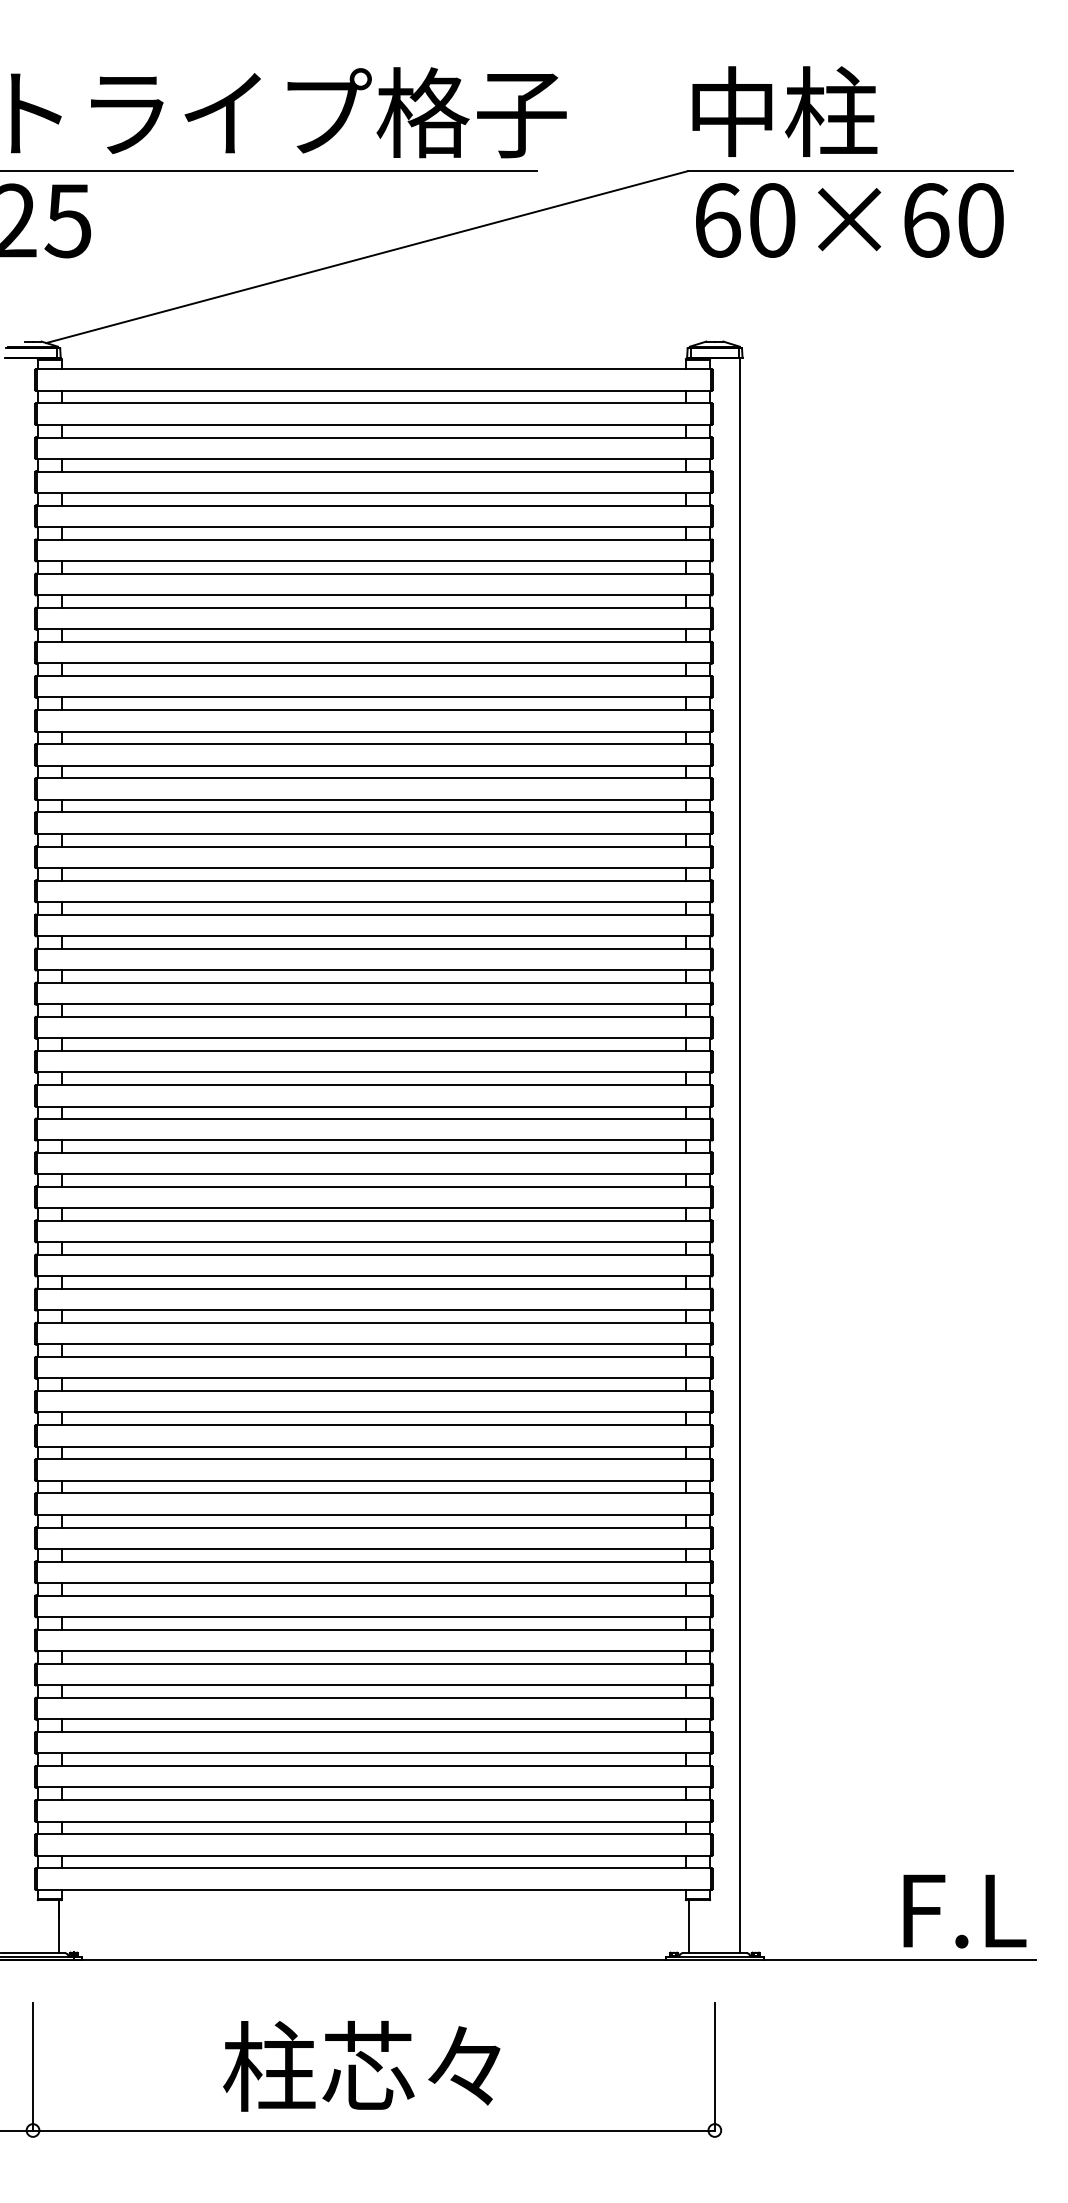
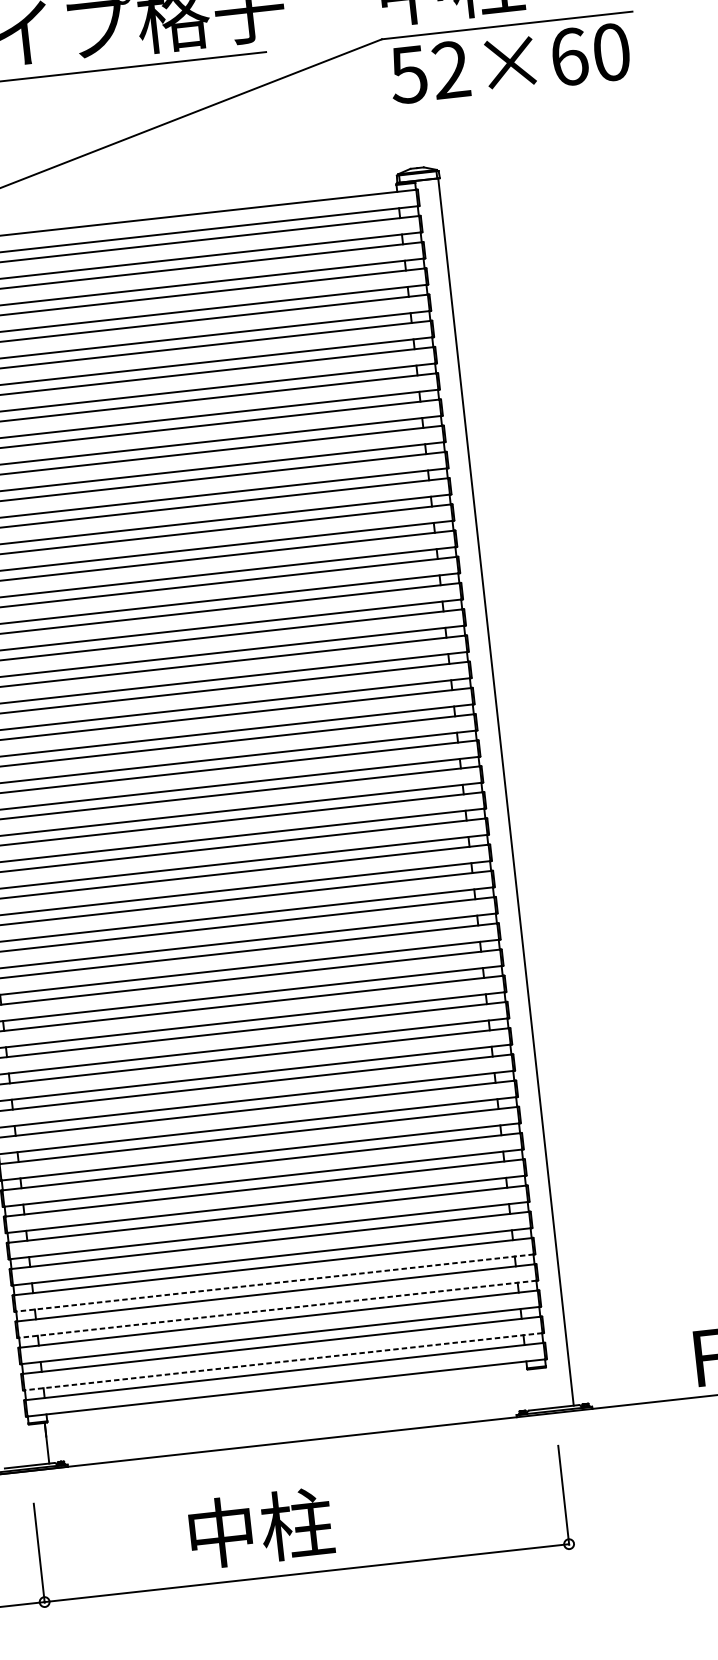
text: (744, 220) -> (429, 72), 60×60 -> 52×60
line: (373, 1753) -> (274, 1283), solid -> dashed
line: (373, 1787) -> (277, 1309), solid -> dashed
line: (373, 1855) -> (283, 1361), solid -> dashed
line: (689, 1926) -> (532, 1389), removed
text: (361, 2065) -> (291, 1524), 柱芯々 -> 中柱

